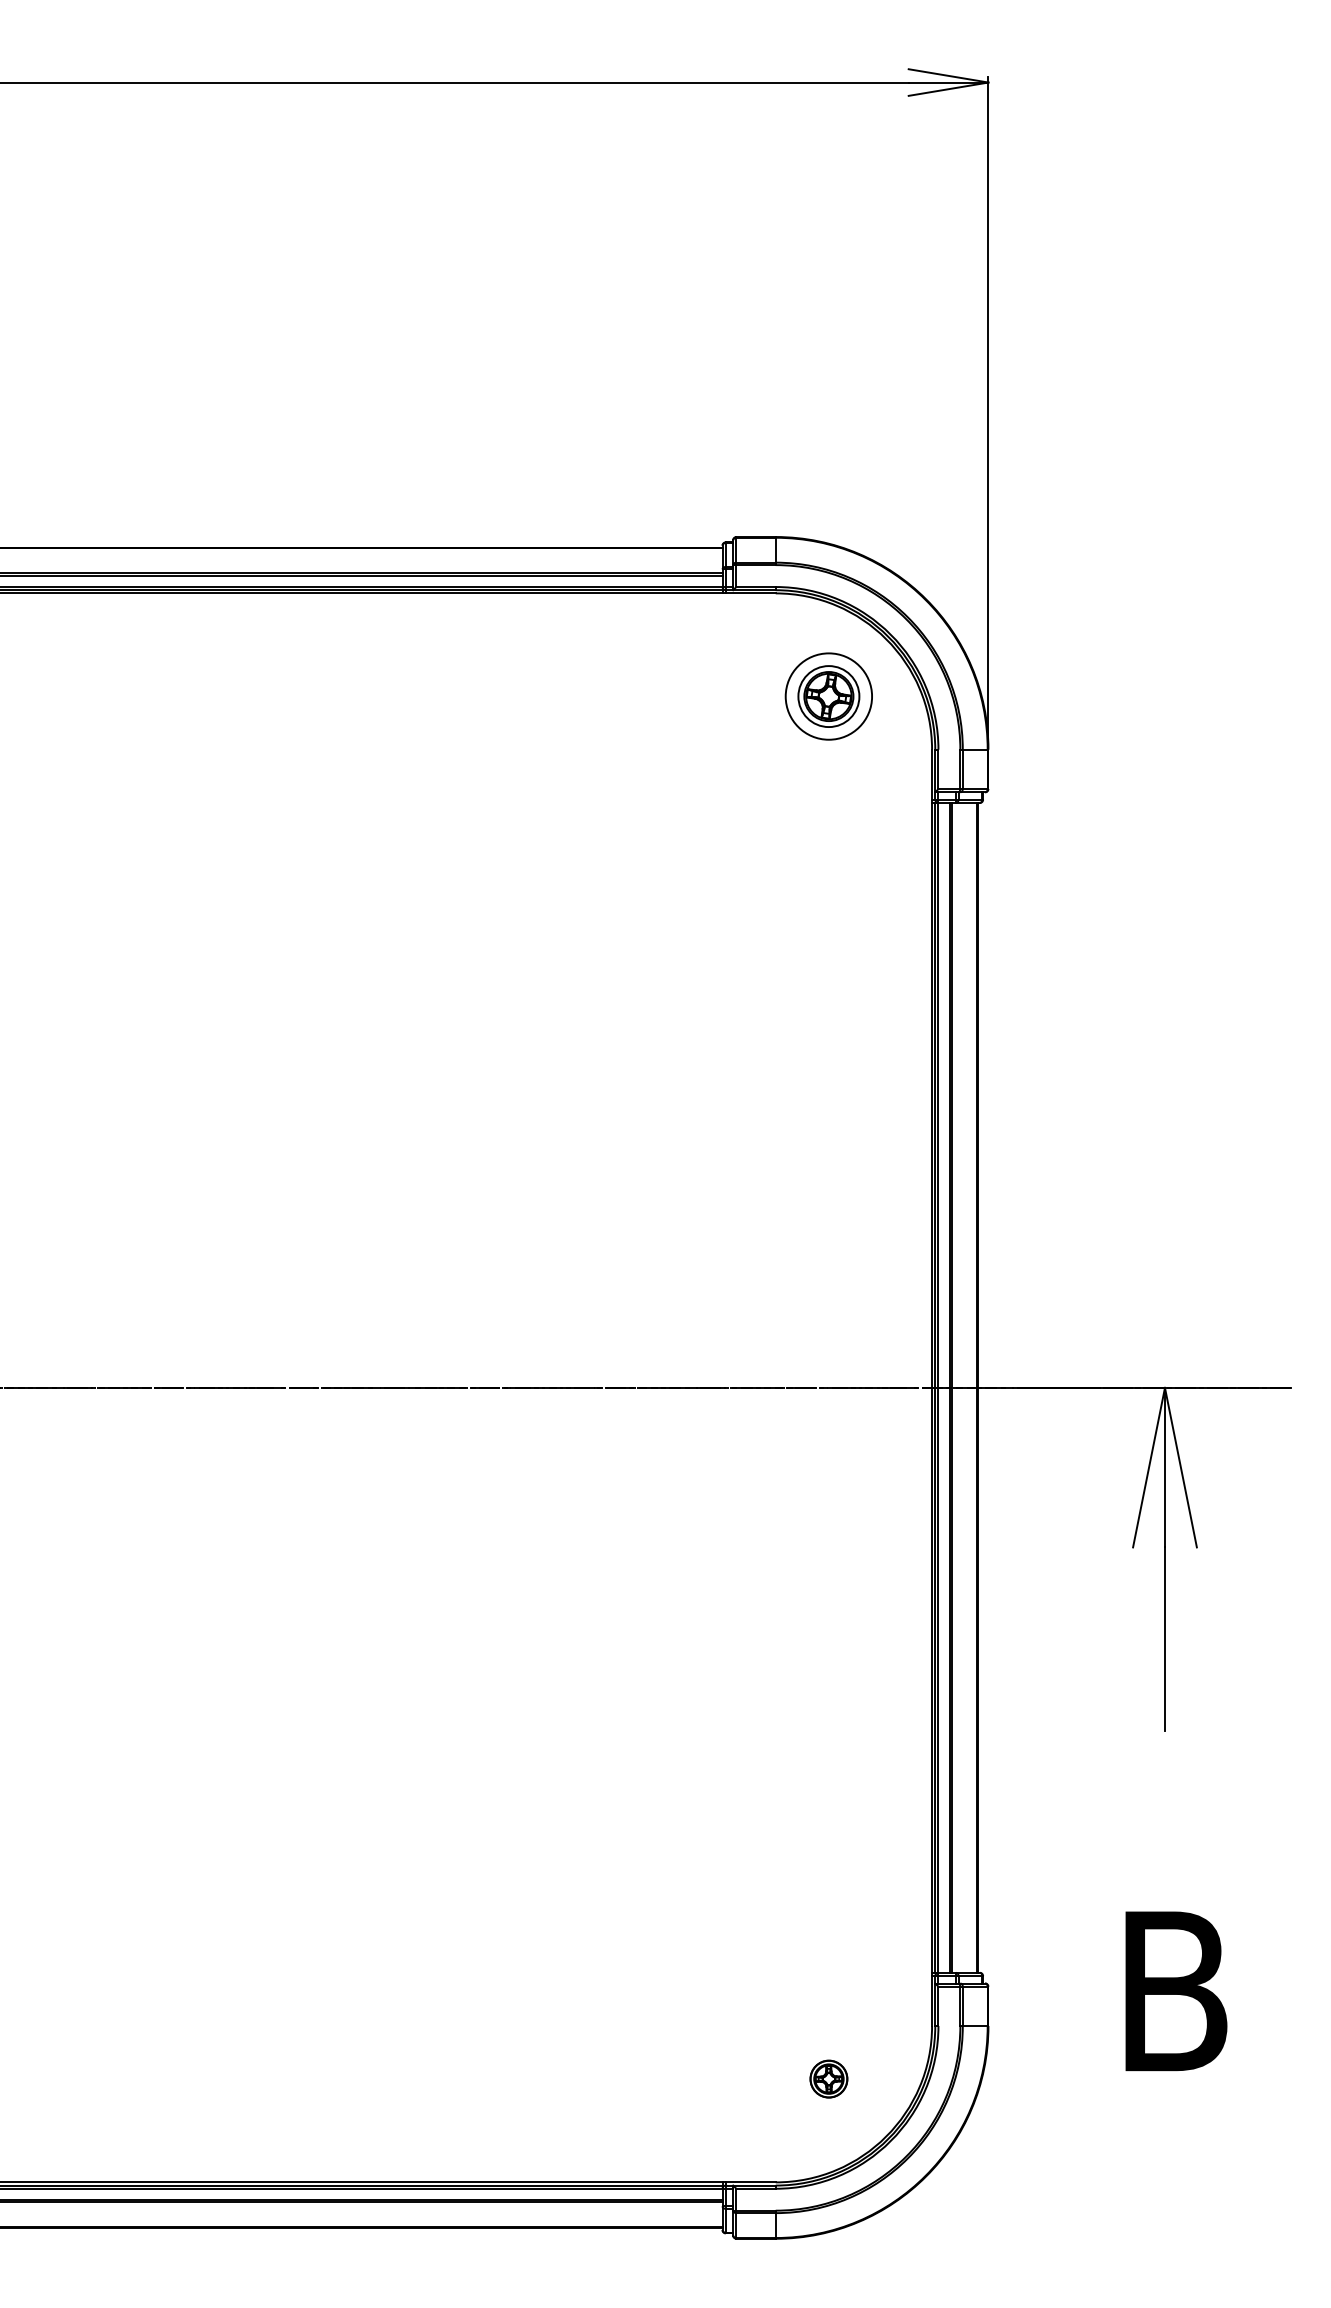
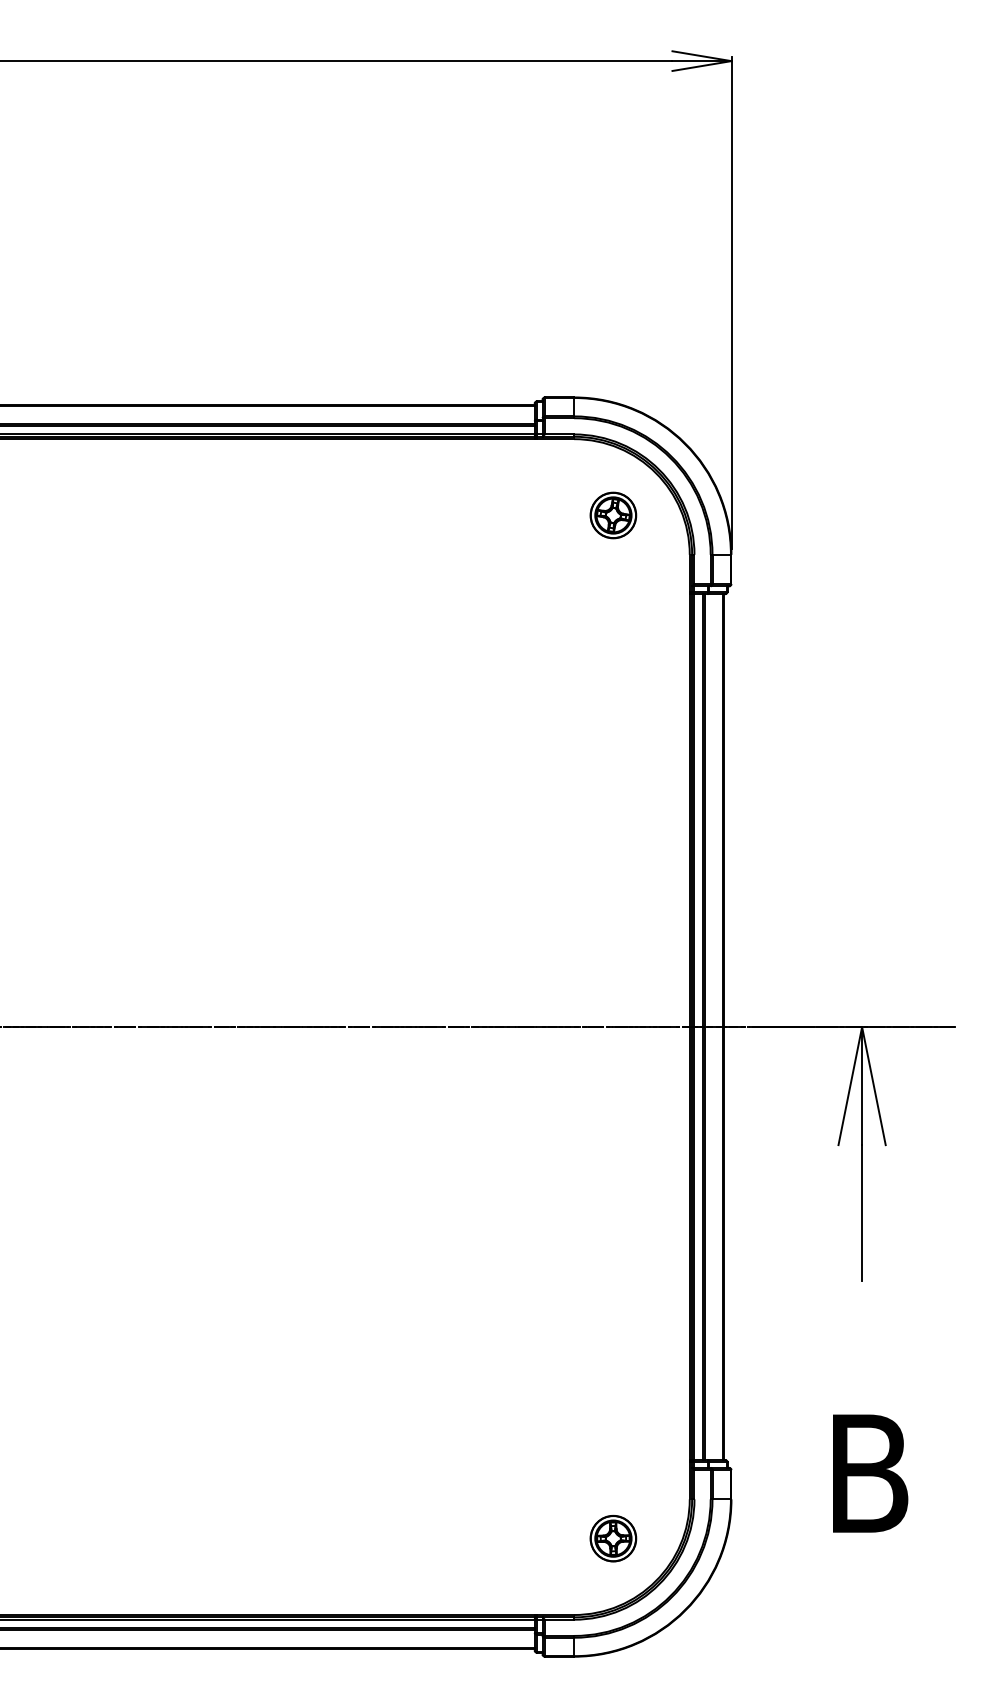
circle: (828, 696) -> (613, 515), size x0.71
part: (828, 2078) -> (613, 1538), size x1.67

